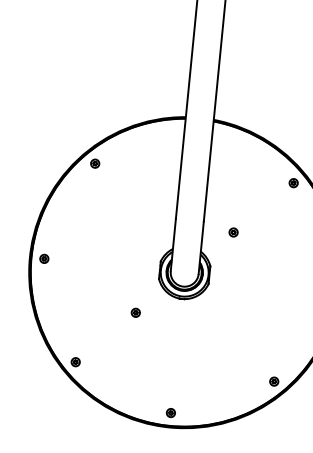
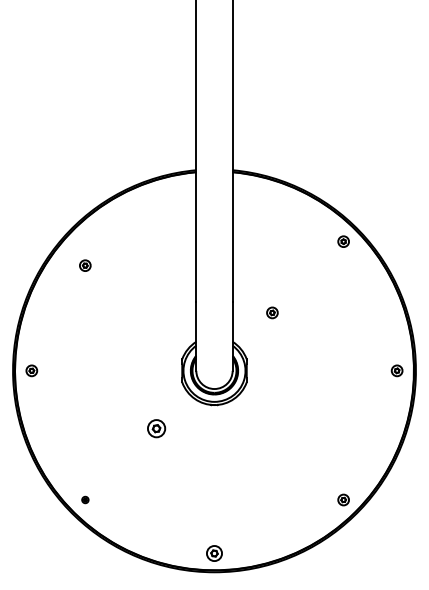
part: (95, 163) -> (85, 265), moved
part: (135, 312) -> (156, 428), size x1.6
part: (75, 361) -> (85, 499), size x0.6
part: (170, 413) -> (214, 553), size x1.4

